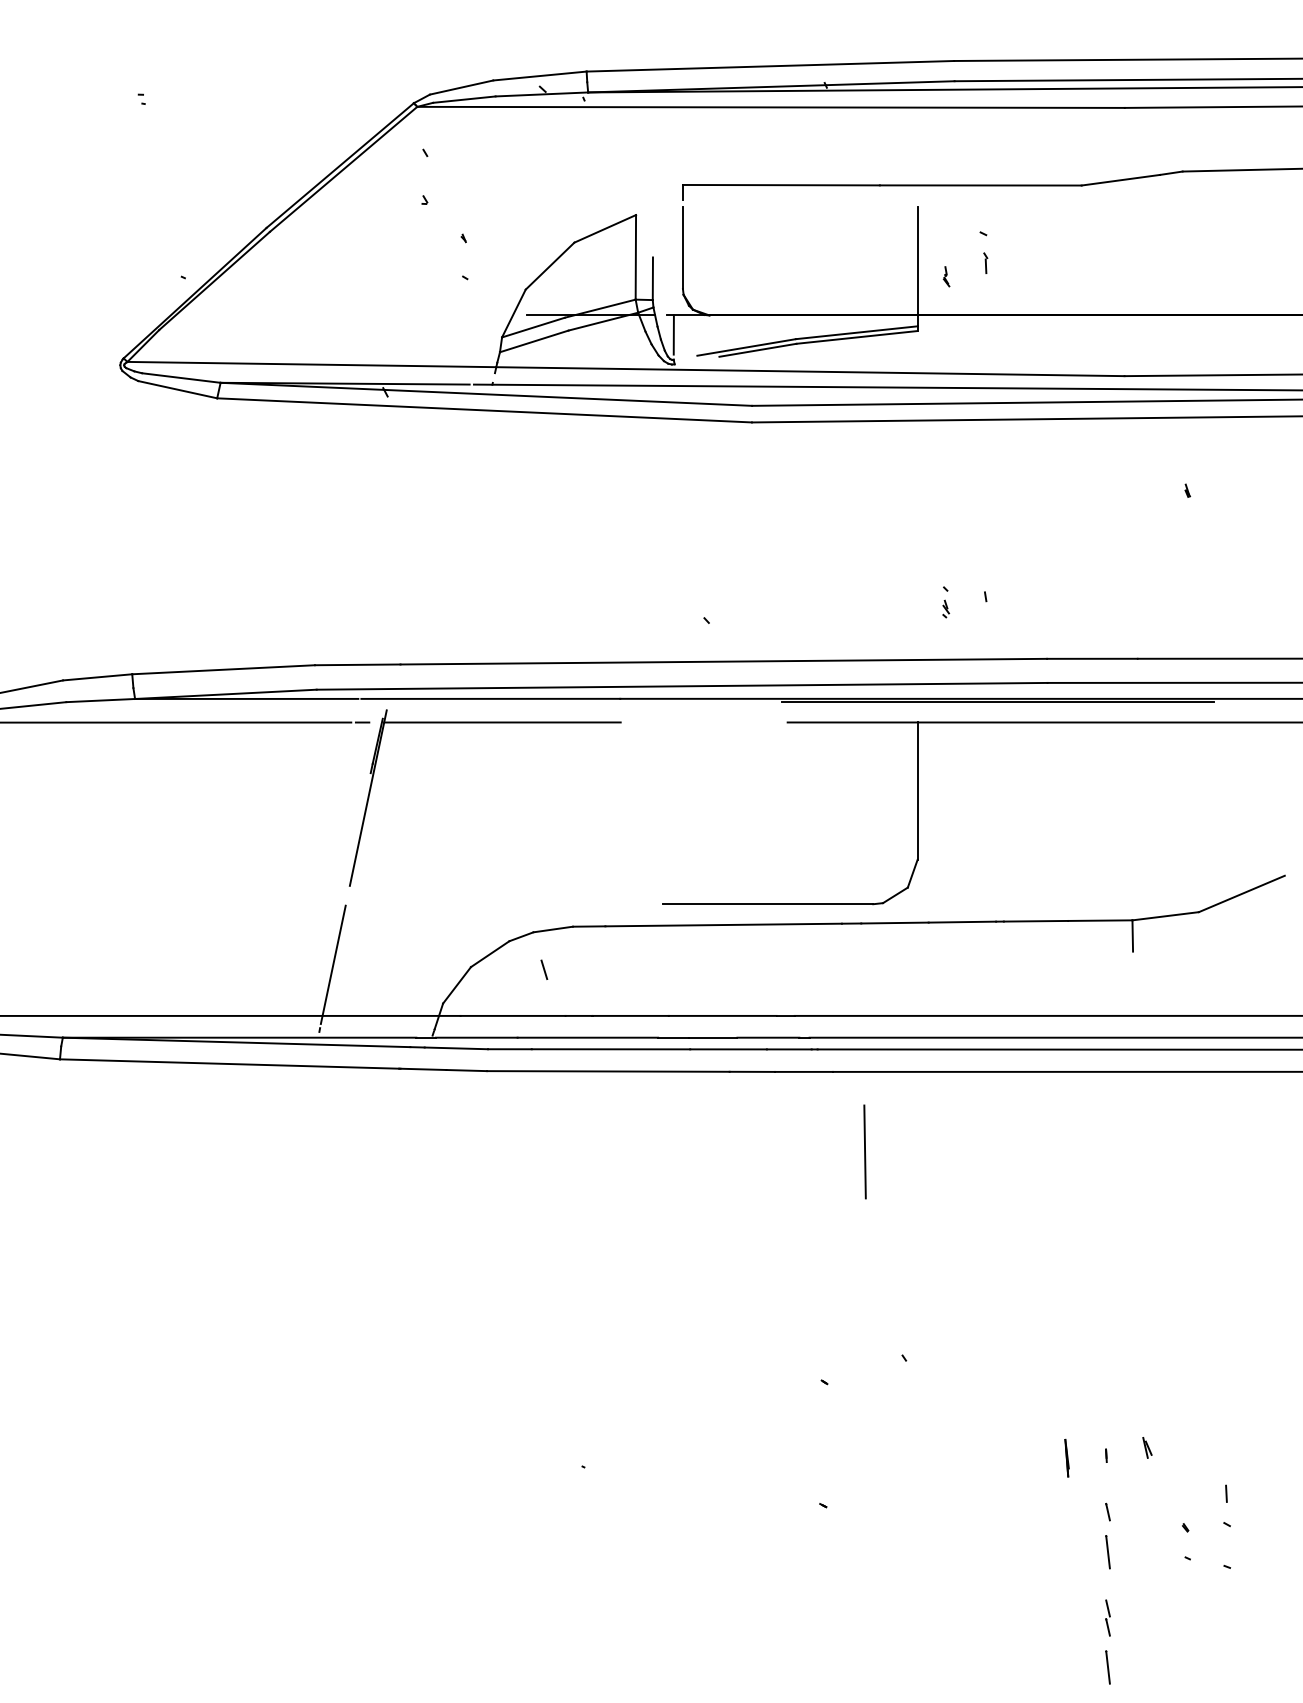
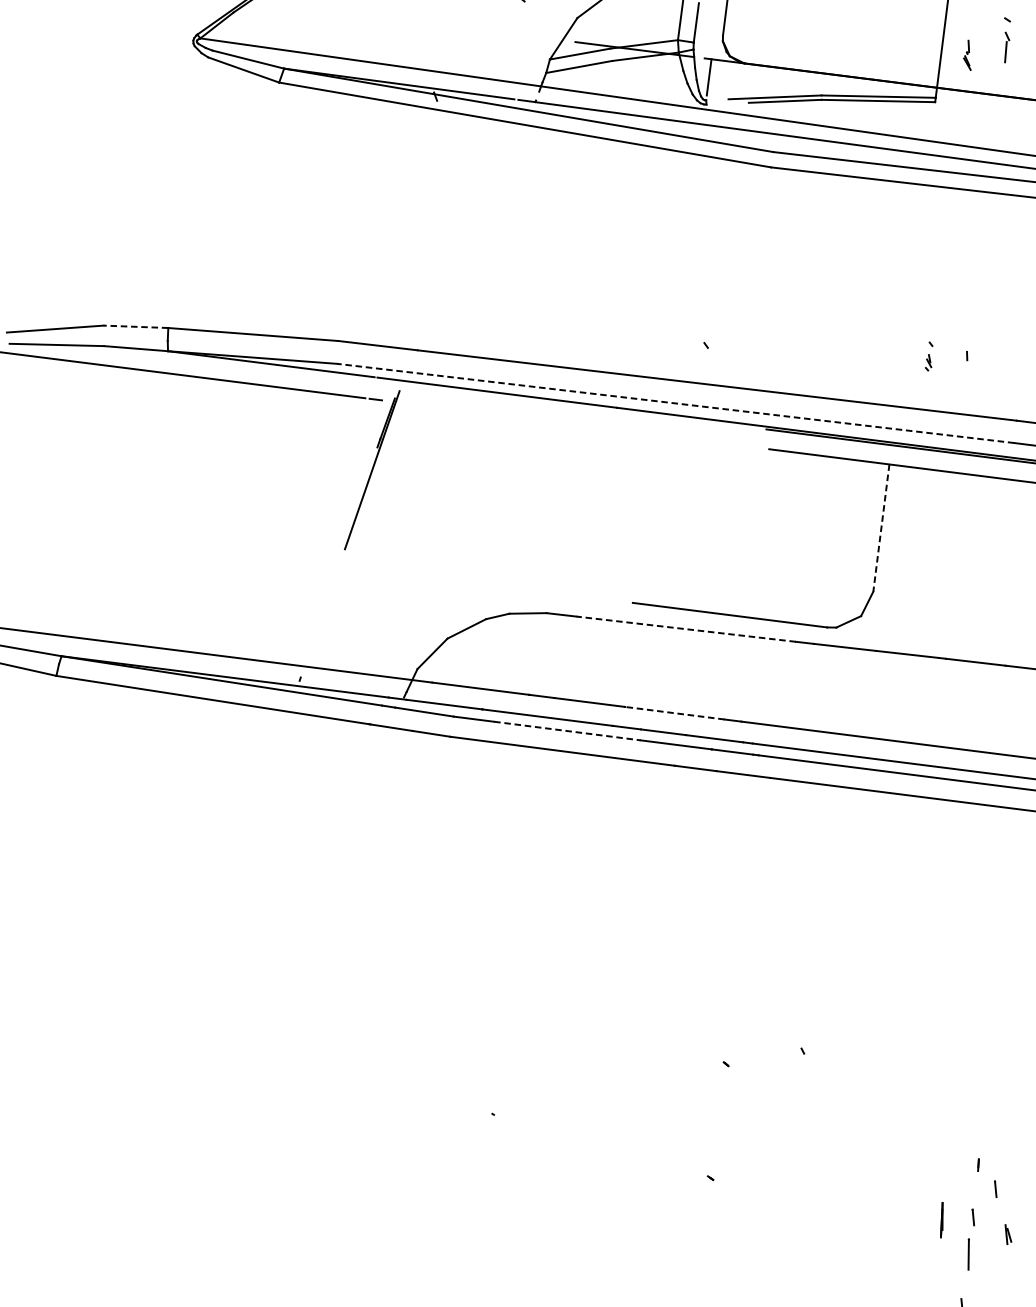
part: (985, 262) -> (1006, 46), size x1.6
part: (946, 276) -> (968, 55), size x1.6
line: (97, 677) -> (135, 326), solid -> dashed
line: (681, 686) -> (675, 403), solid -> dashed
line: (502, 722) -> (505, 415), removed
line: (917, 791) -> (881, 528), solid -> dashed
line: (723, 925) -> (686, 629), solid -> dashed
line: (332, 964) -> (319, 620), removed
line: (544, 969) -> (515, 649), removed
line: (722, 1015) -> (674, 712), solid -> dashed
line: (611, 1049) -> (567, 731), solid -> dashed
line: (864, 1151) -> (790, 855), removed
part: (1147, 1447) -> (1008, 1234), moved
line: (1066, 1457) -> (941, 1219), moved
line: (1127, 1478) -> (995, 1188), added

